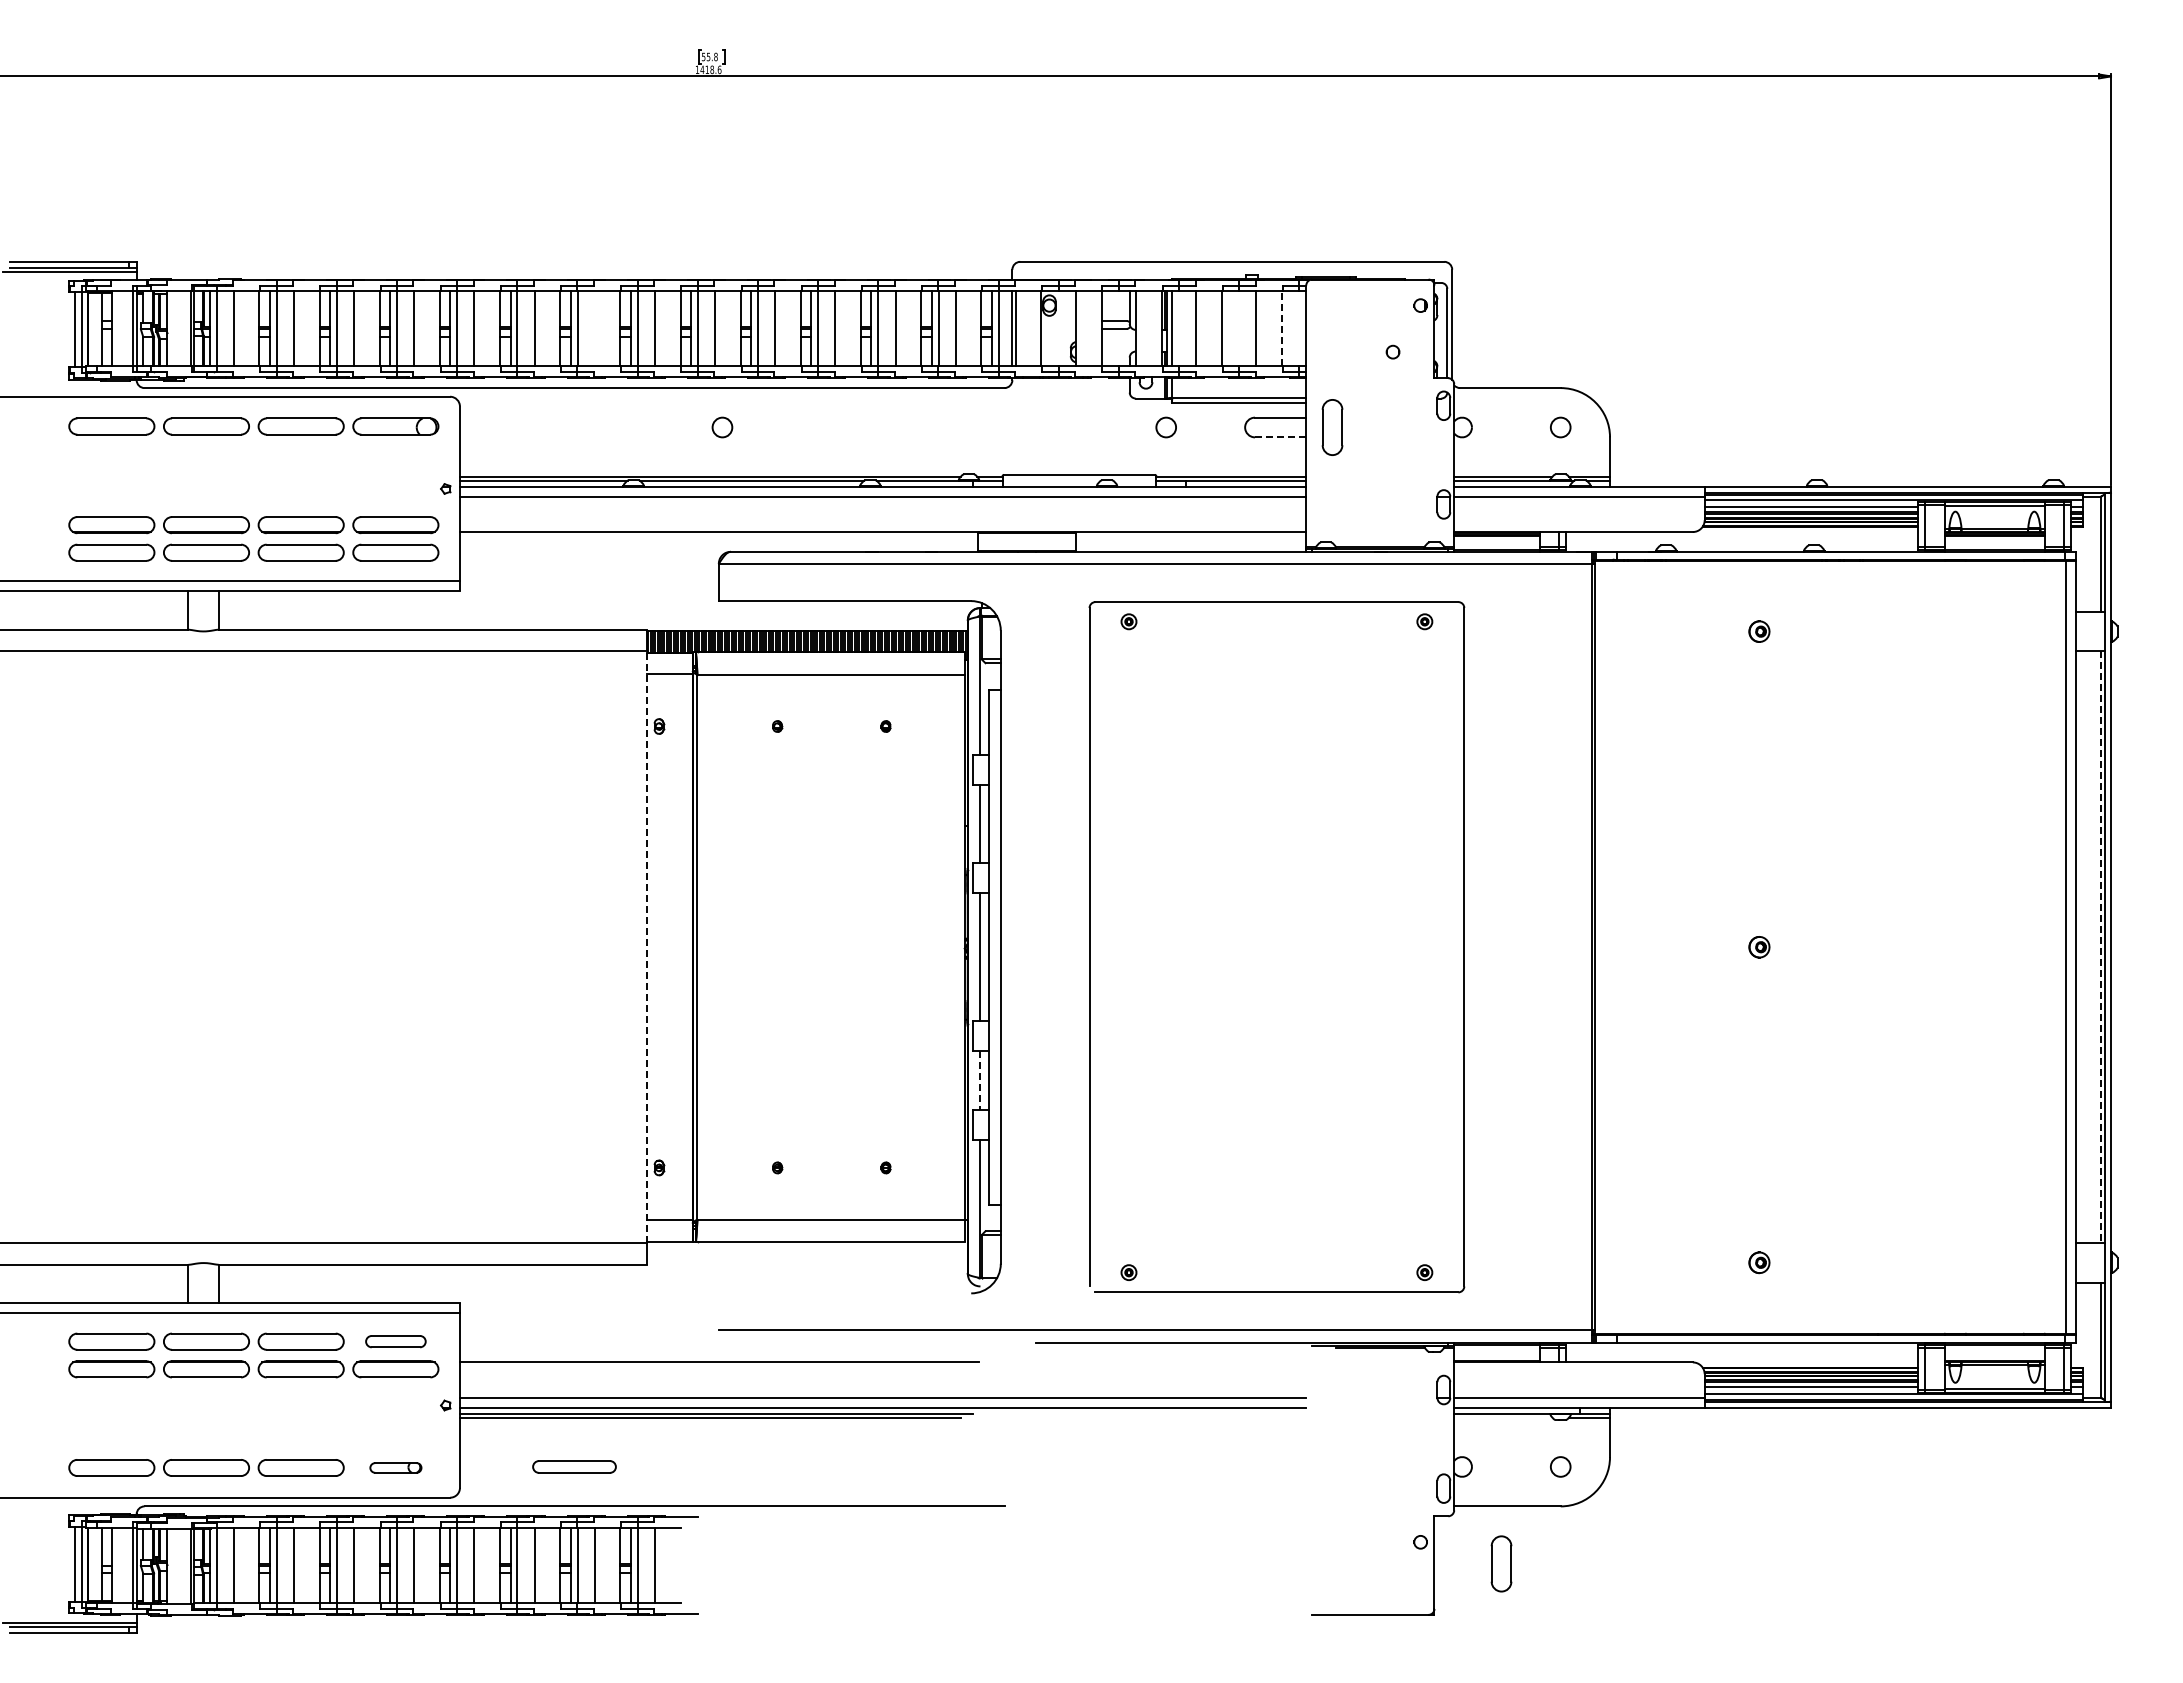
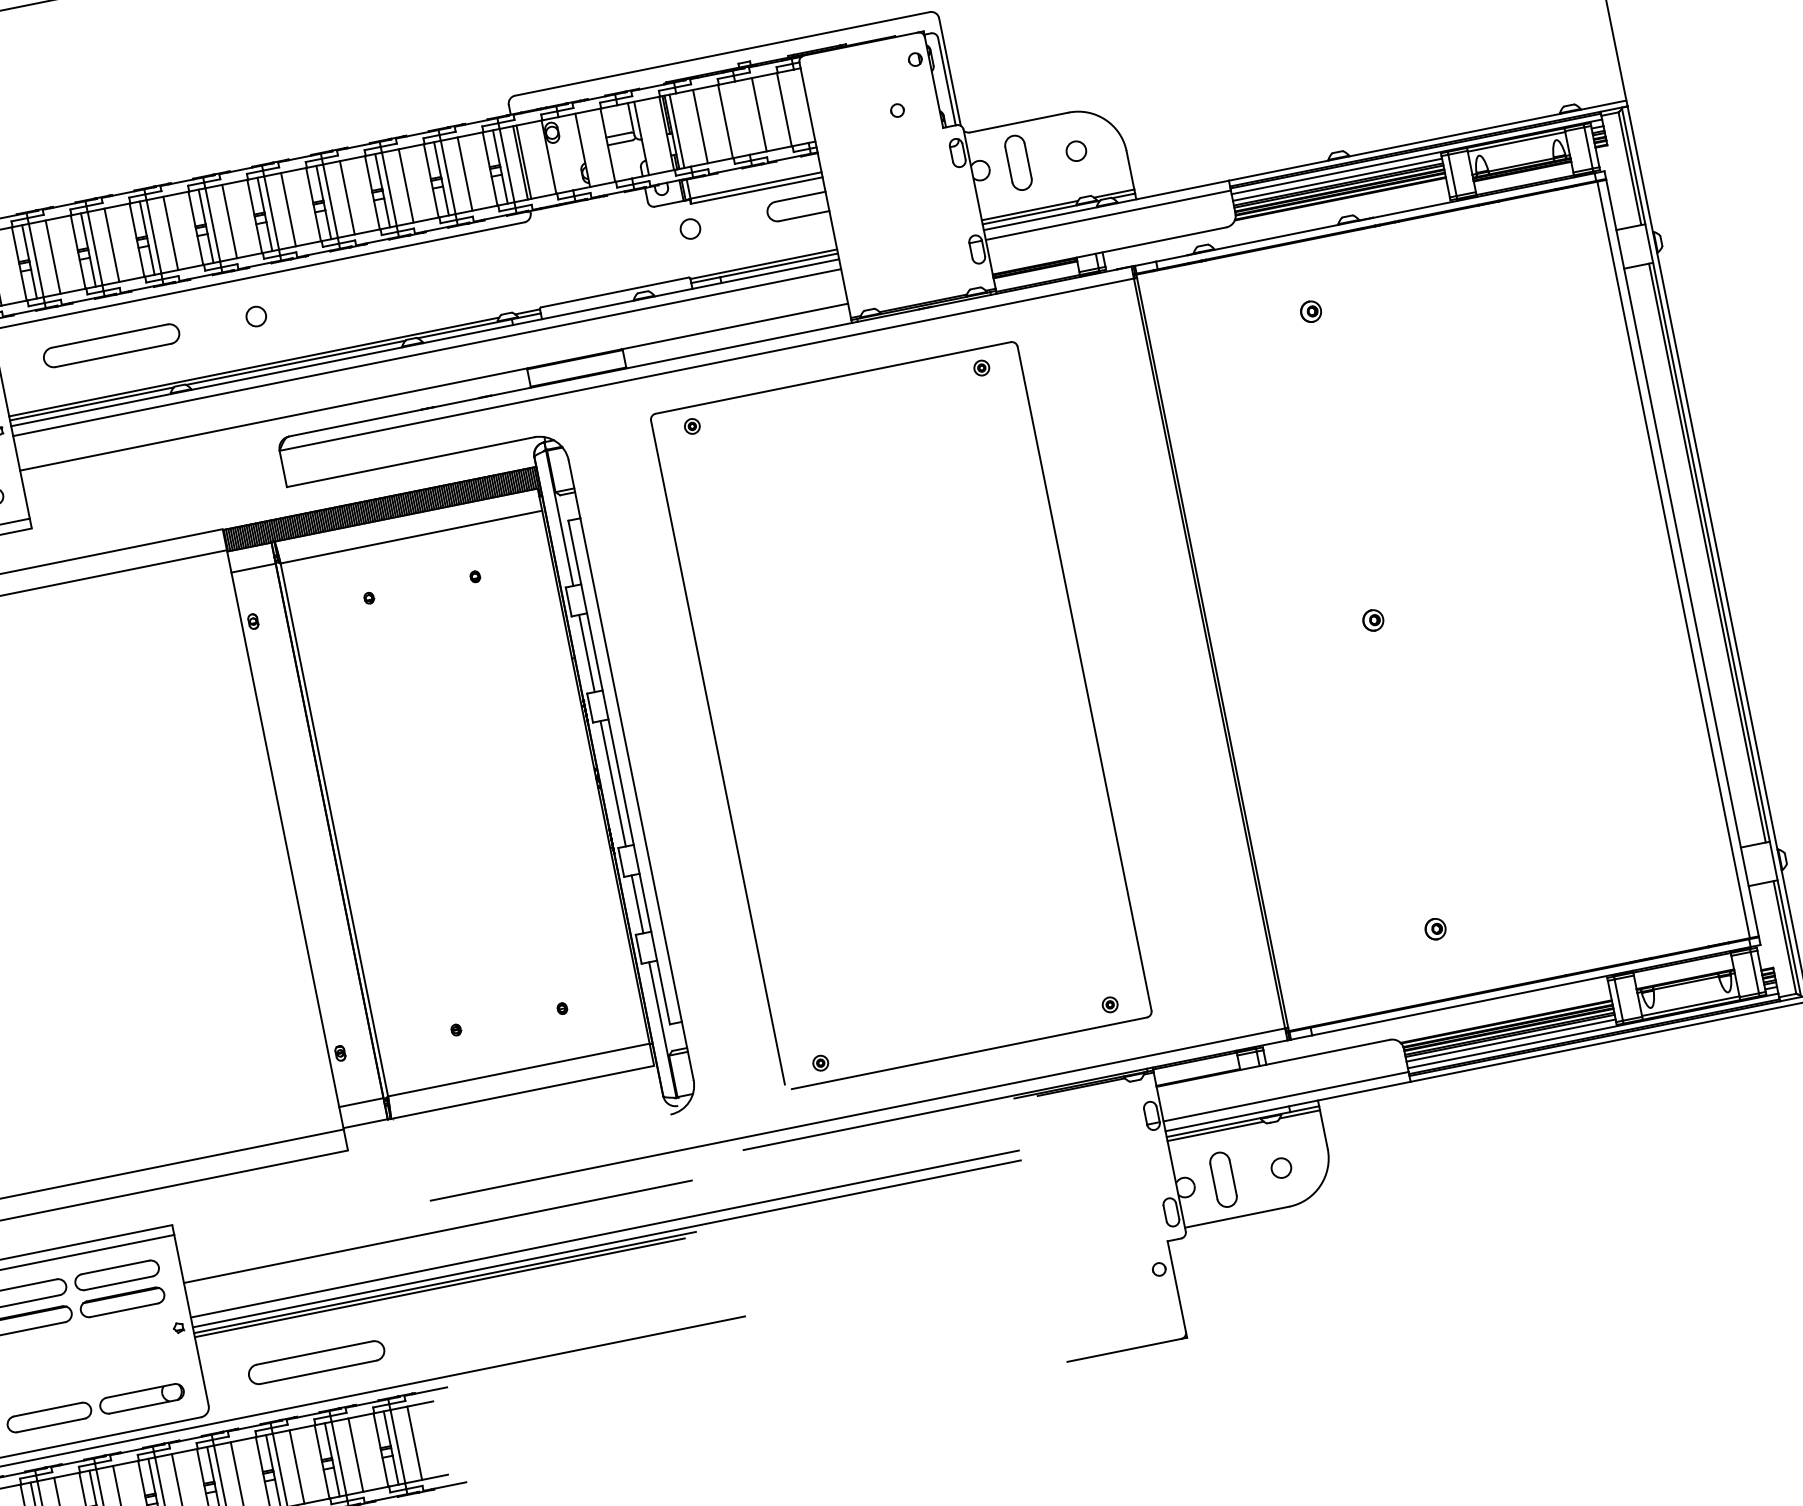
line: (594, 328) -> (111, 244), added
line: (1282, 328) -> (784, 109), dashed -> solid
part: (574, 427) -> (111, 345), added
part: (1332, 427) -> (1018, 162), moved
line: (1280, 437) -> (804, 216), dashed -> solid
line: (647, 946) -> (285, 839), dashed -> solid
line: (2100, 947) -> (1707, 553), dashed -> solid
line: (980, 1080) -> (637, 904), dashed -> solid
part: (395, 1341) -> (116, 1275), size x1.43
line: (1503, 1417) -> (1215, 1131), added
part: (574, 1466) -> (316, 1362), size x1.67
part: (395, 1467) -> (141, 1398), size x1.67
part: (1501, 1563) -> (1223, 1179), moved

